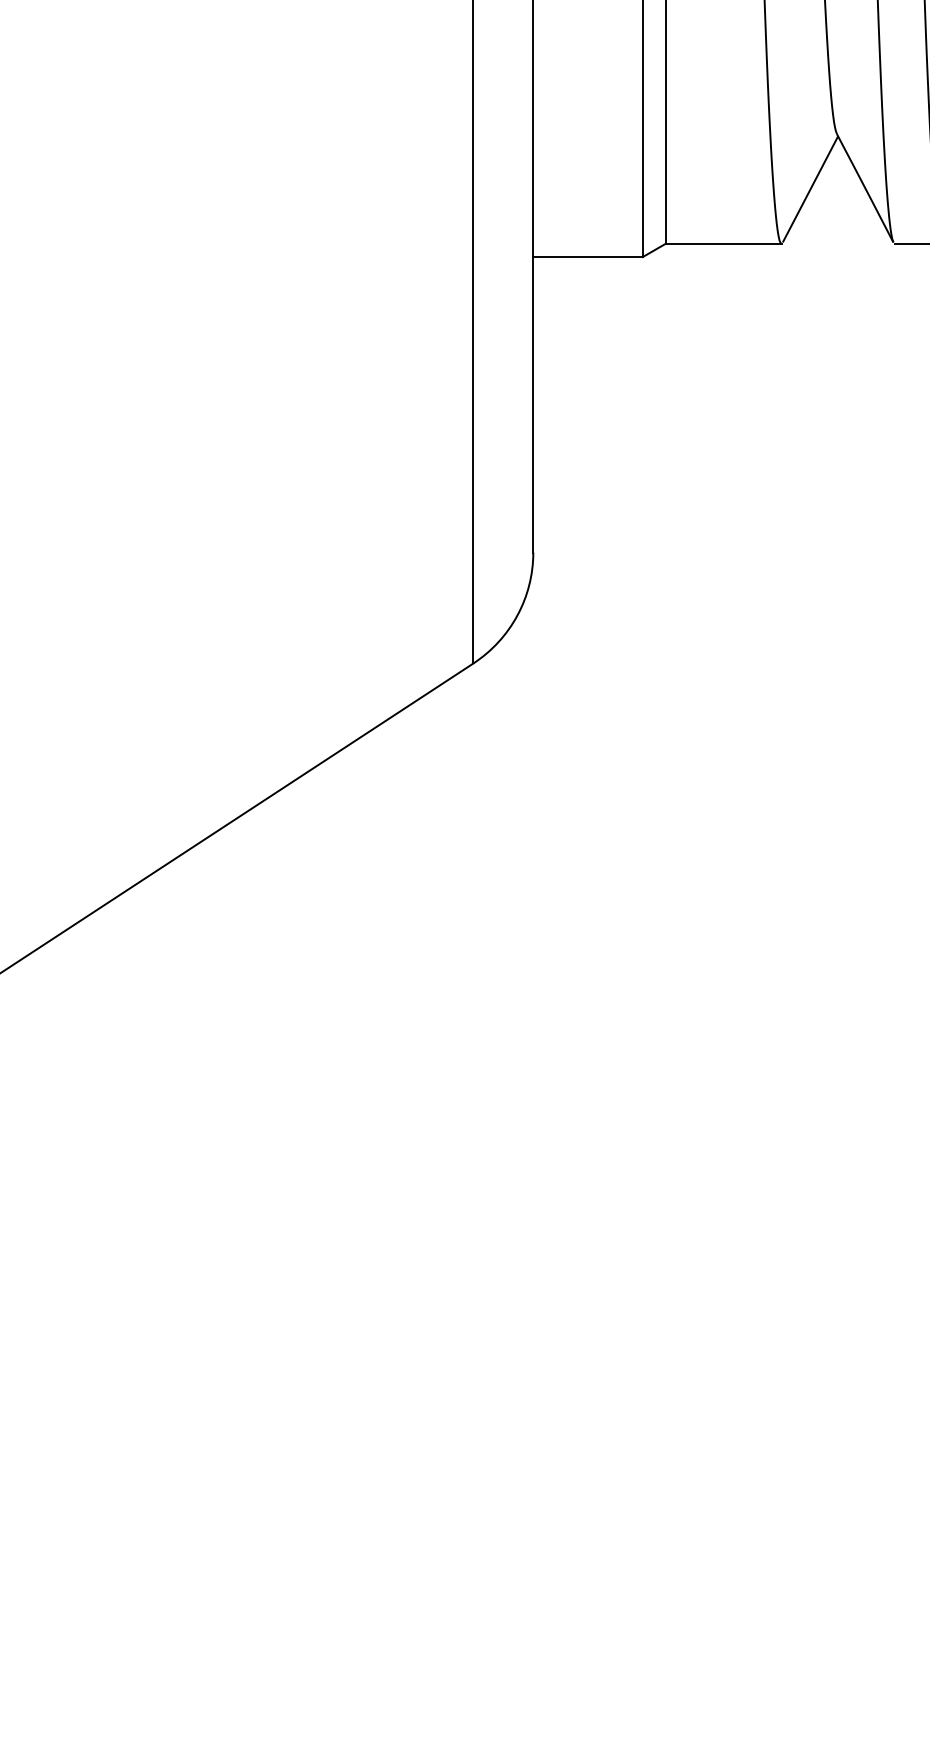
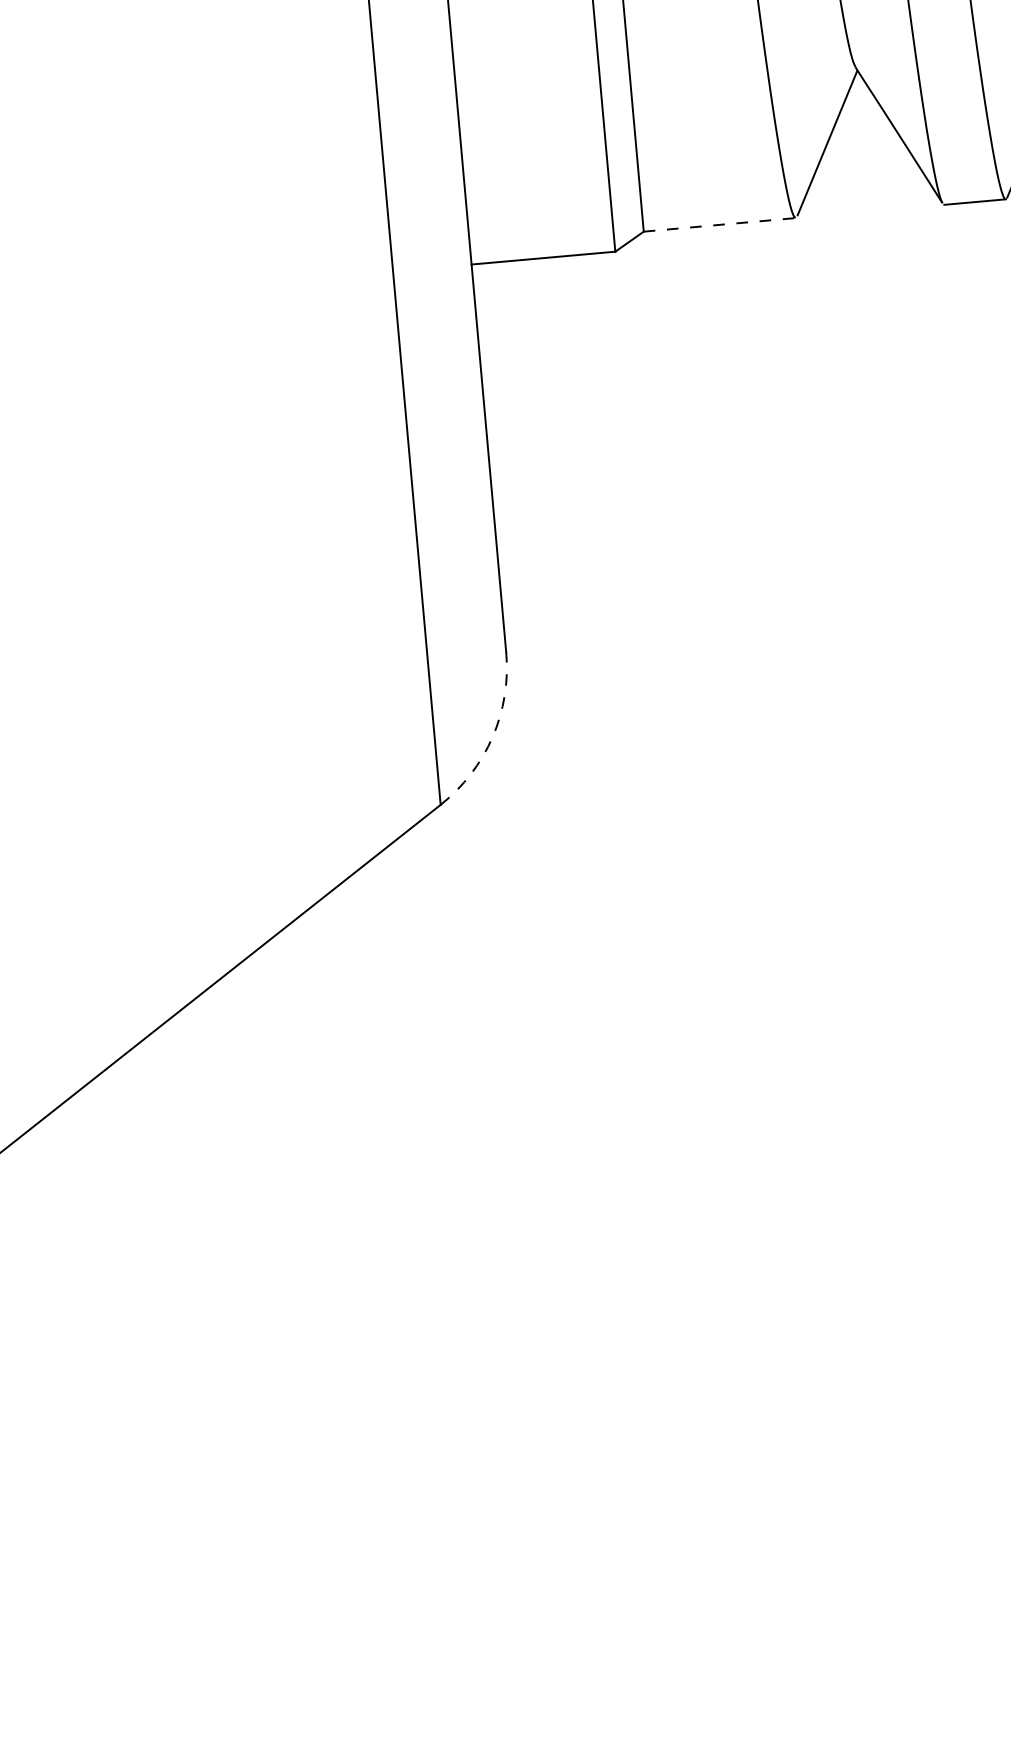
line: (723, 243) -> (719, 224), solid -> dashed
arc: (517, 615) -> (492, 736), solid -> dashed

